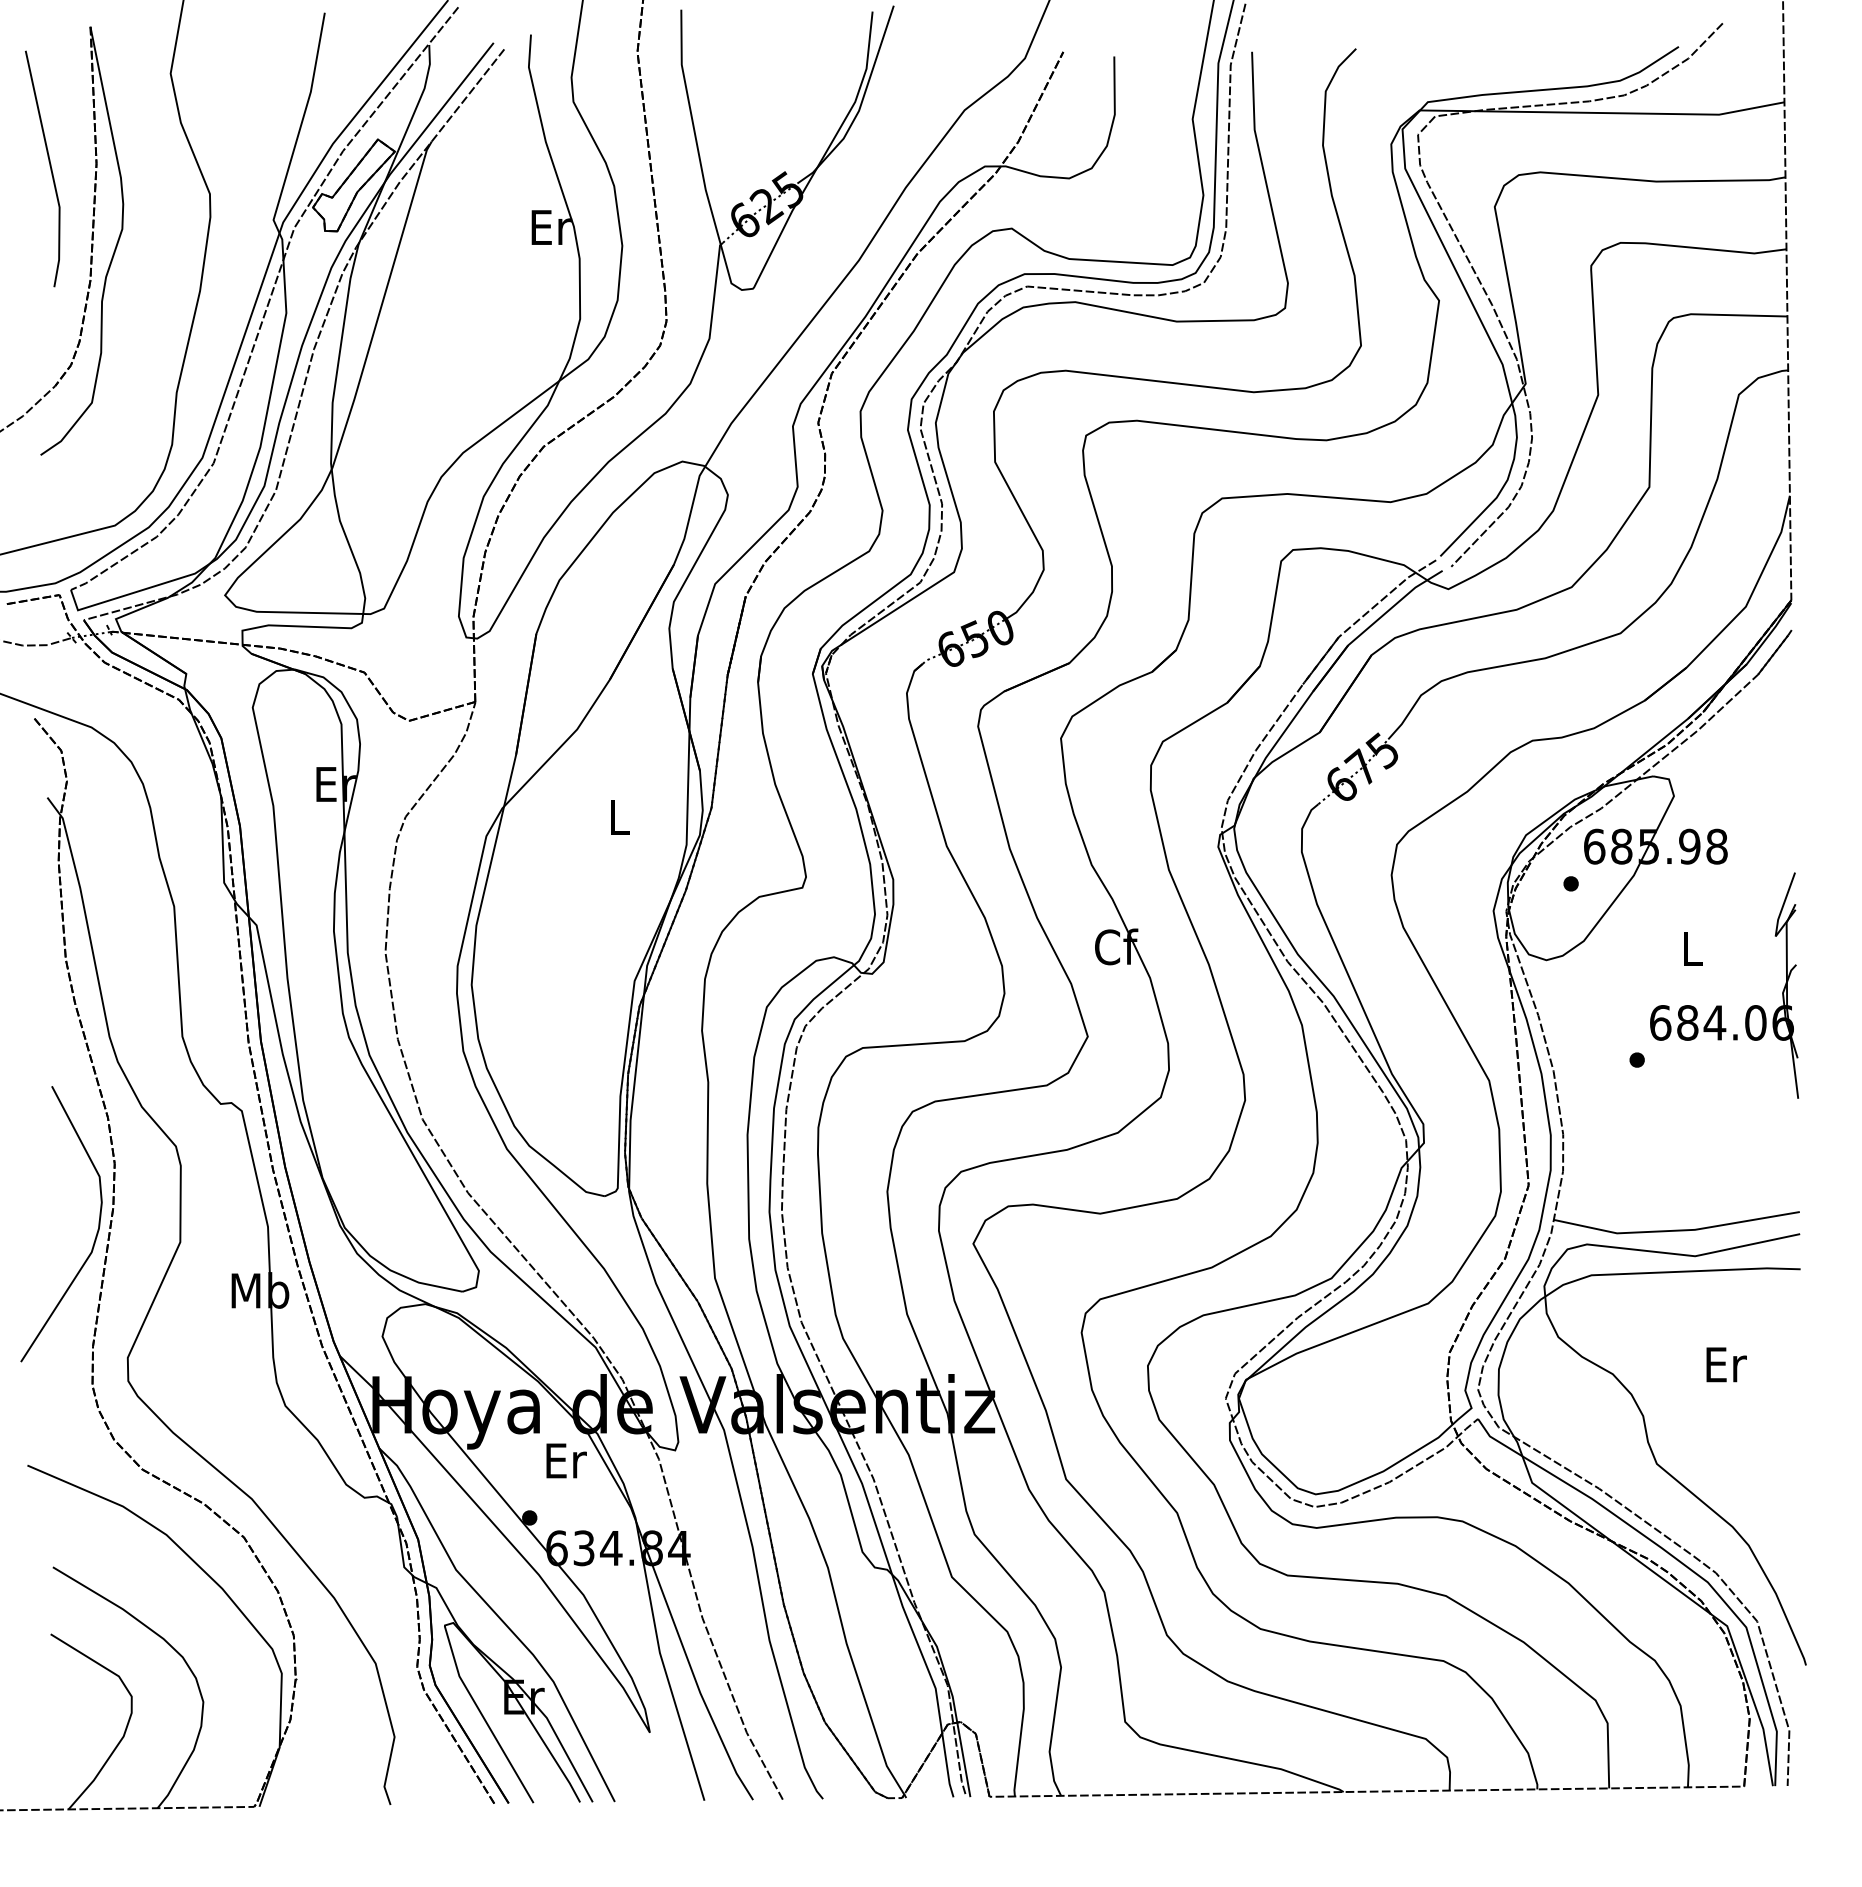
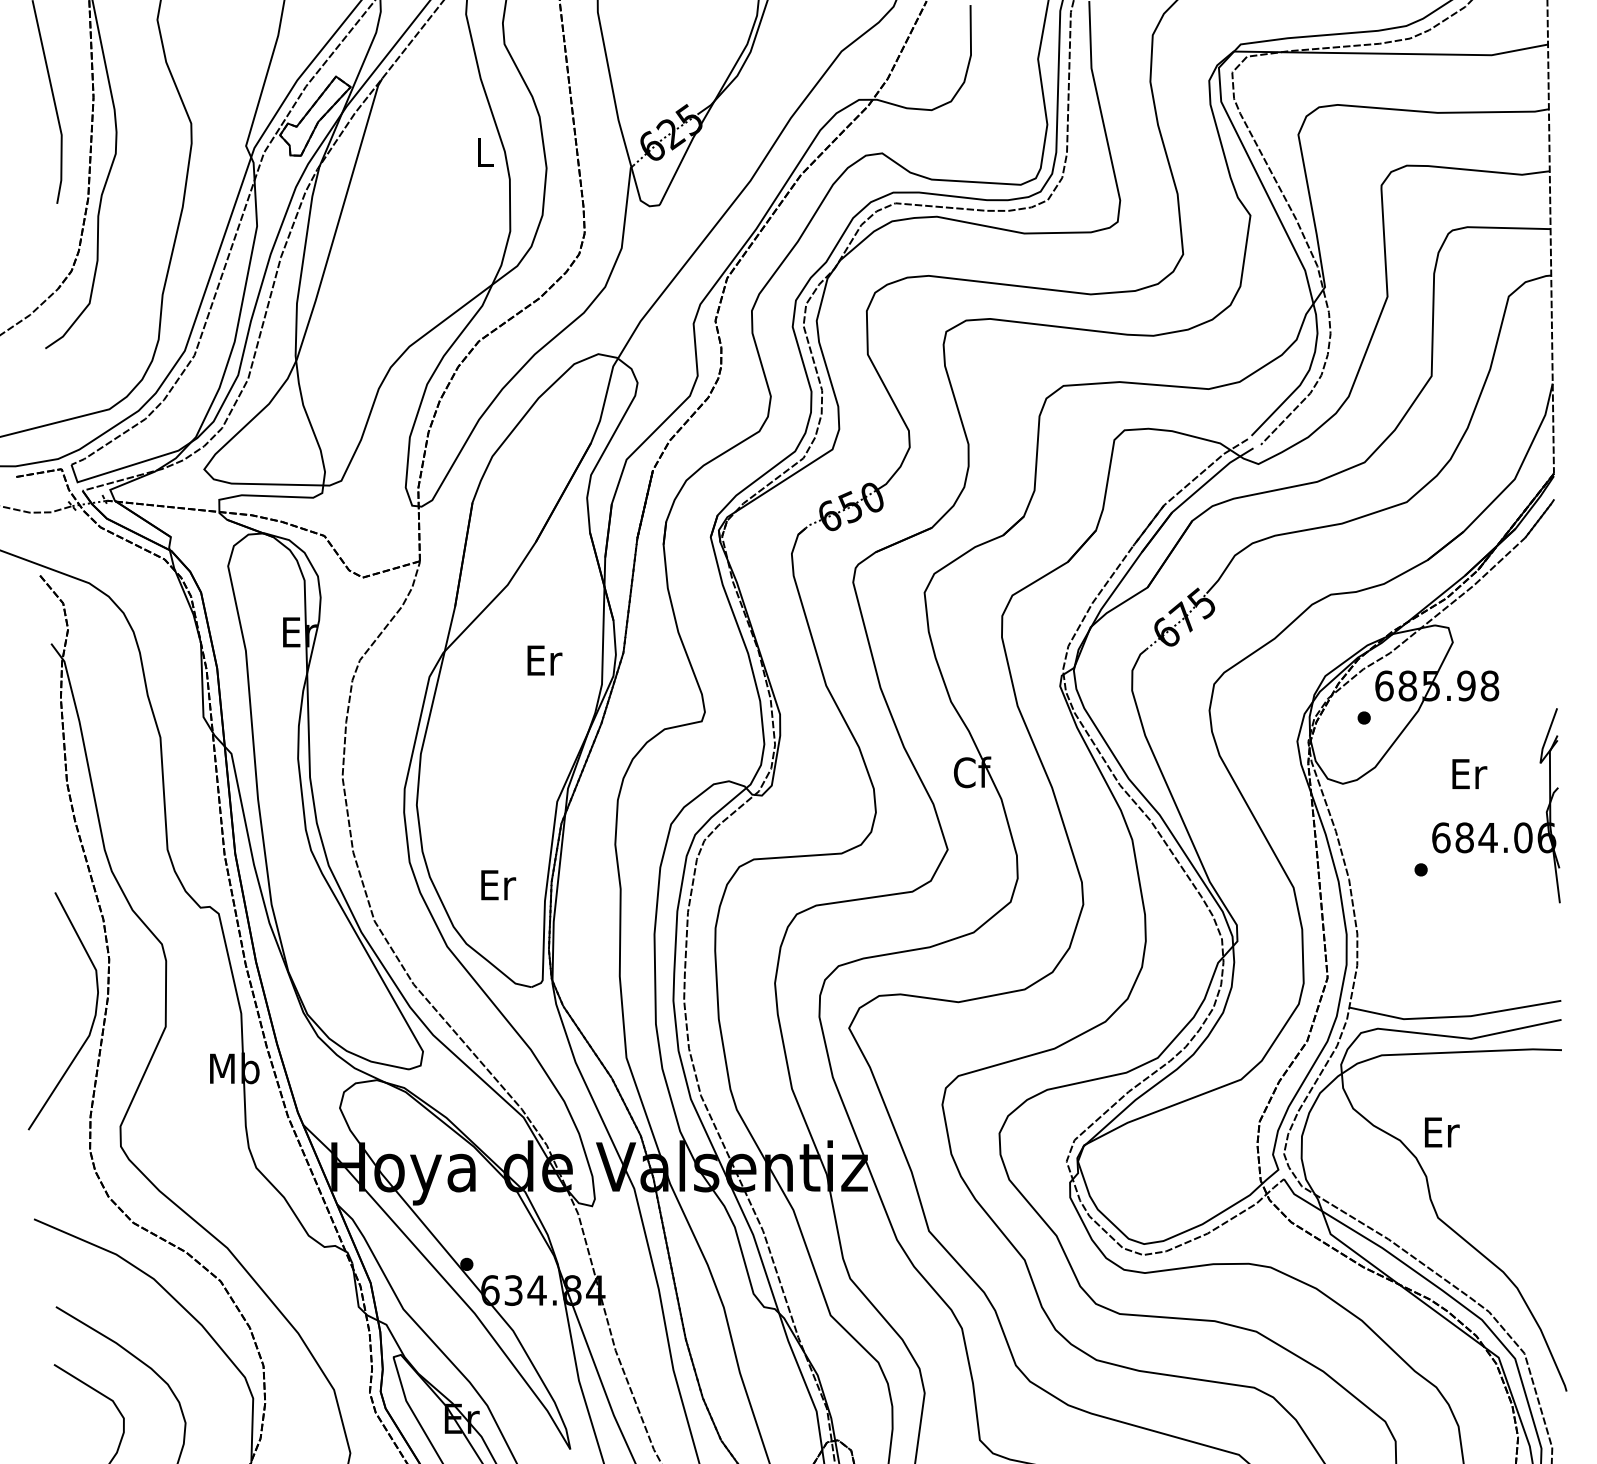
text: (551, 227) -> (485, 152), Er -> L
text: (620, 816) -> (545, 659), L -> Er
text: (1693, 948) -> (1469, 773), L -> Er
text: (1726, 1364) -> (1442, 1132), moved
text: (566, 1460) -> (498, 884), moved

